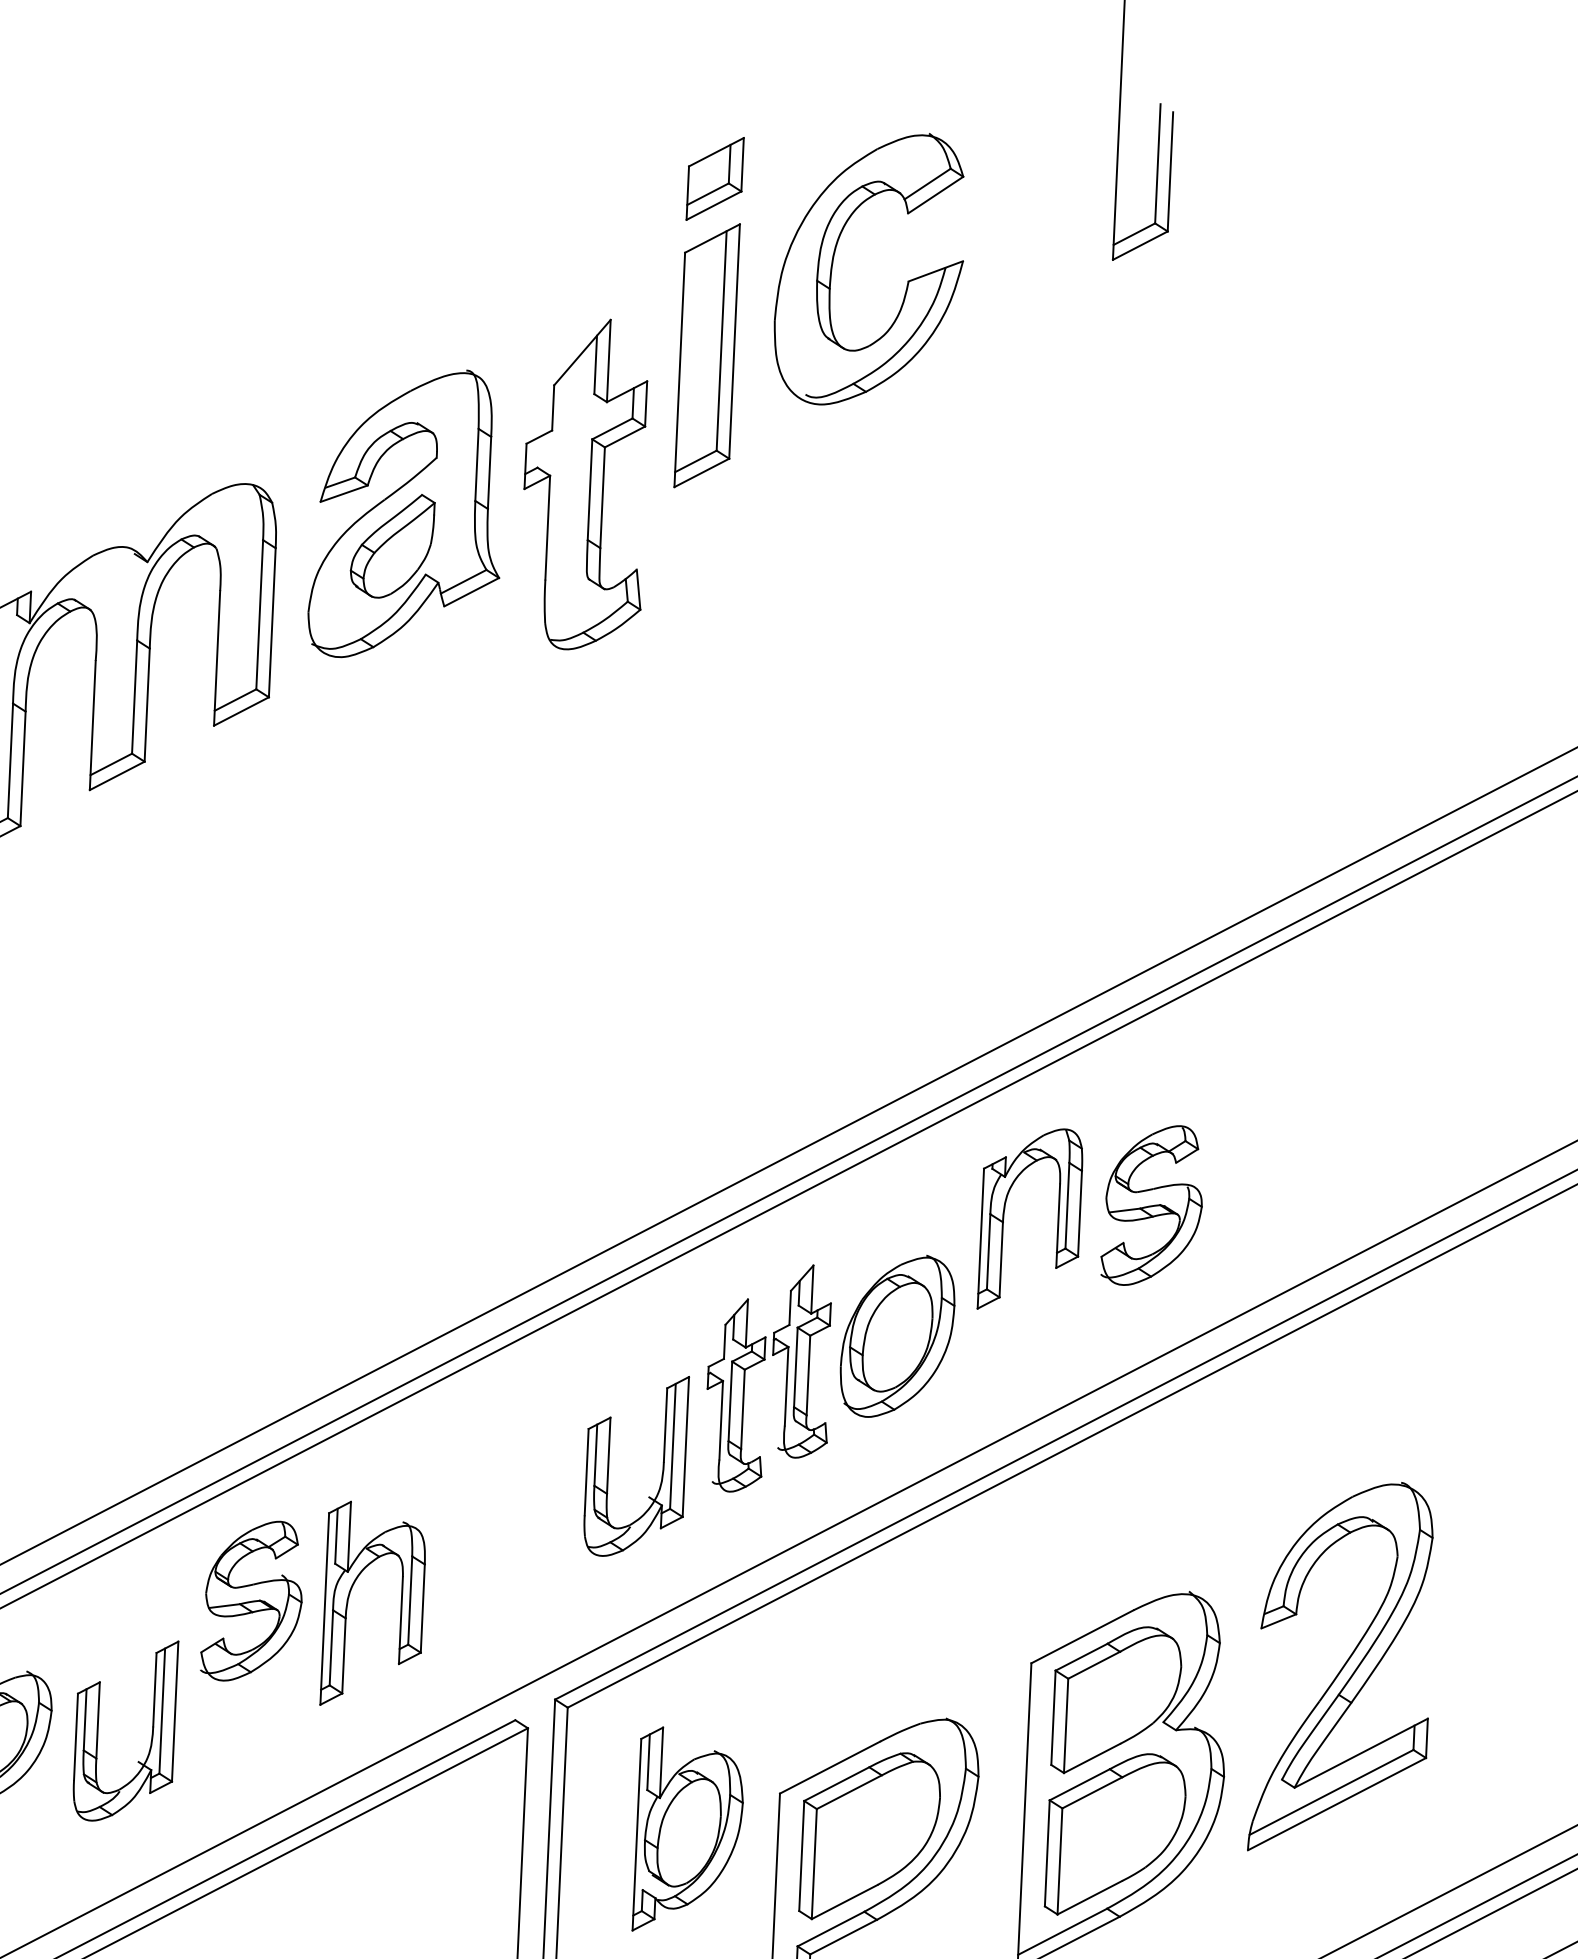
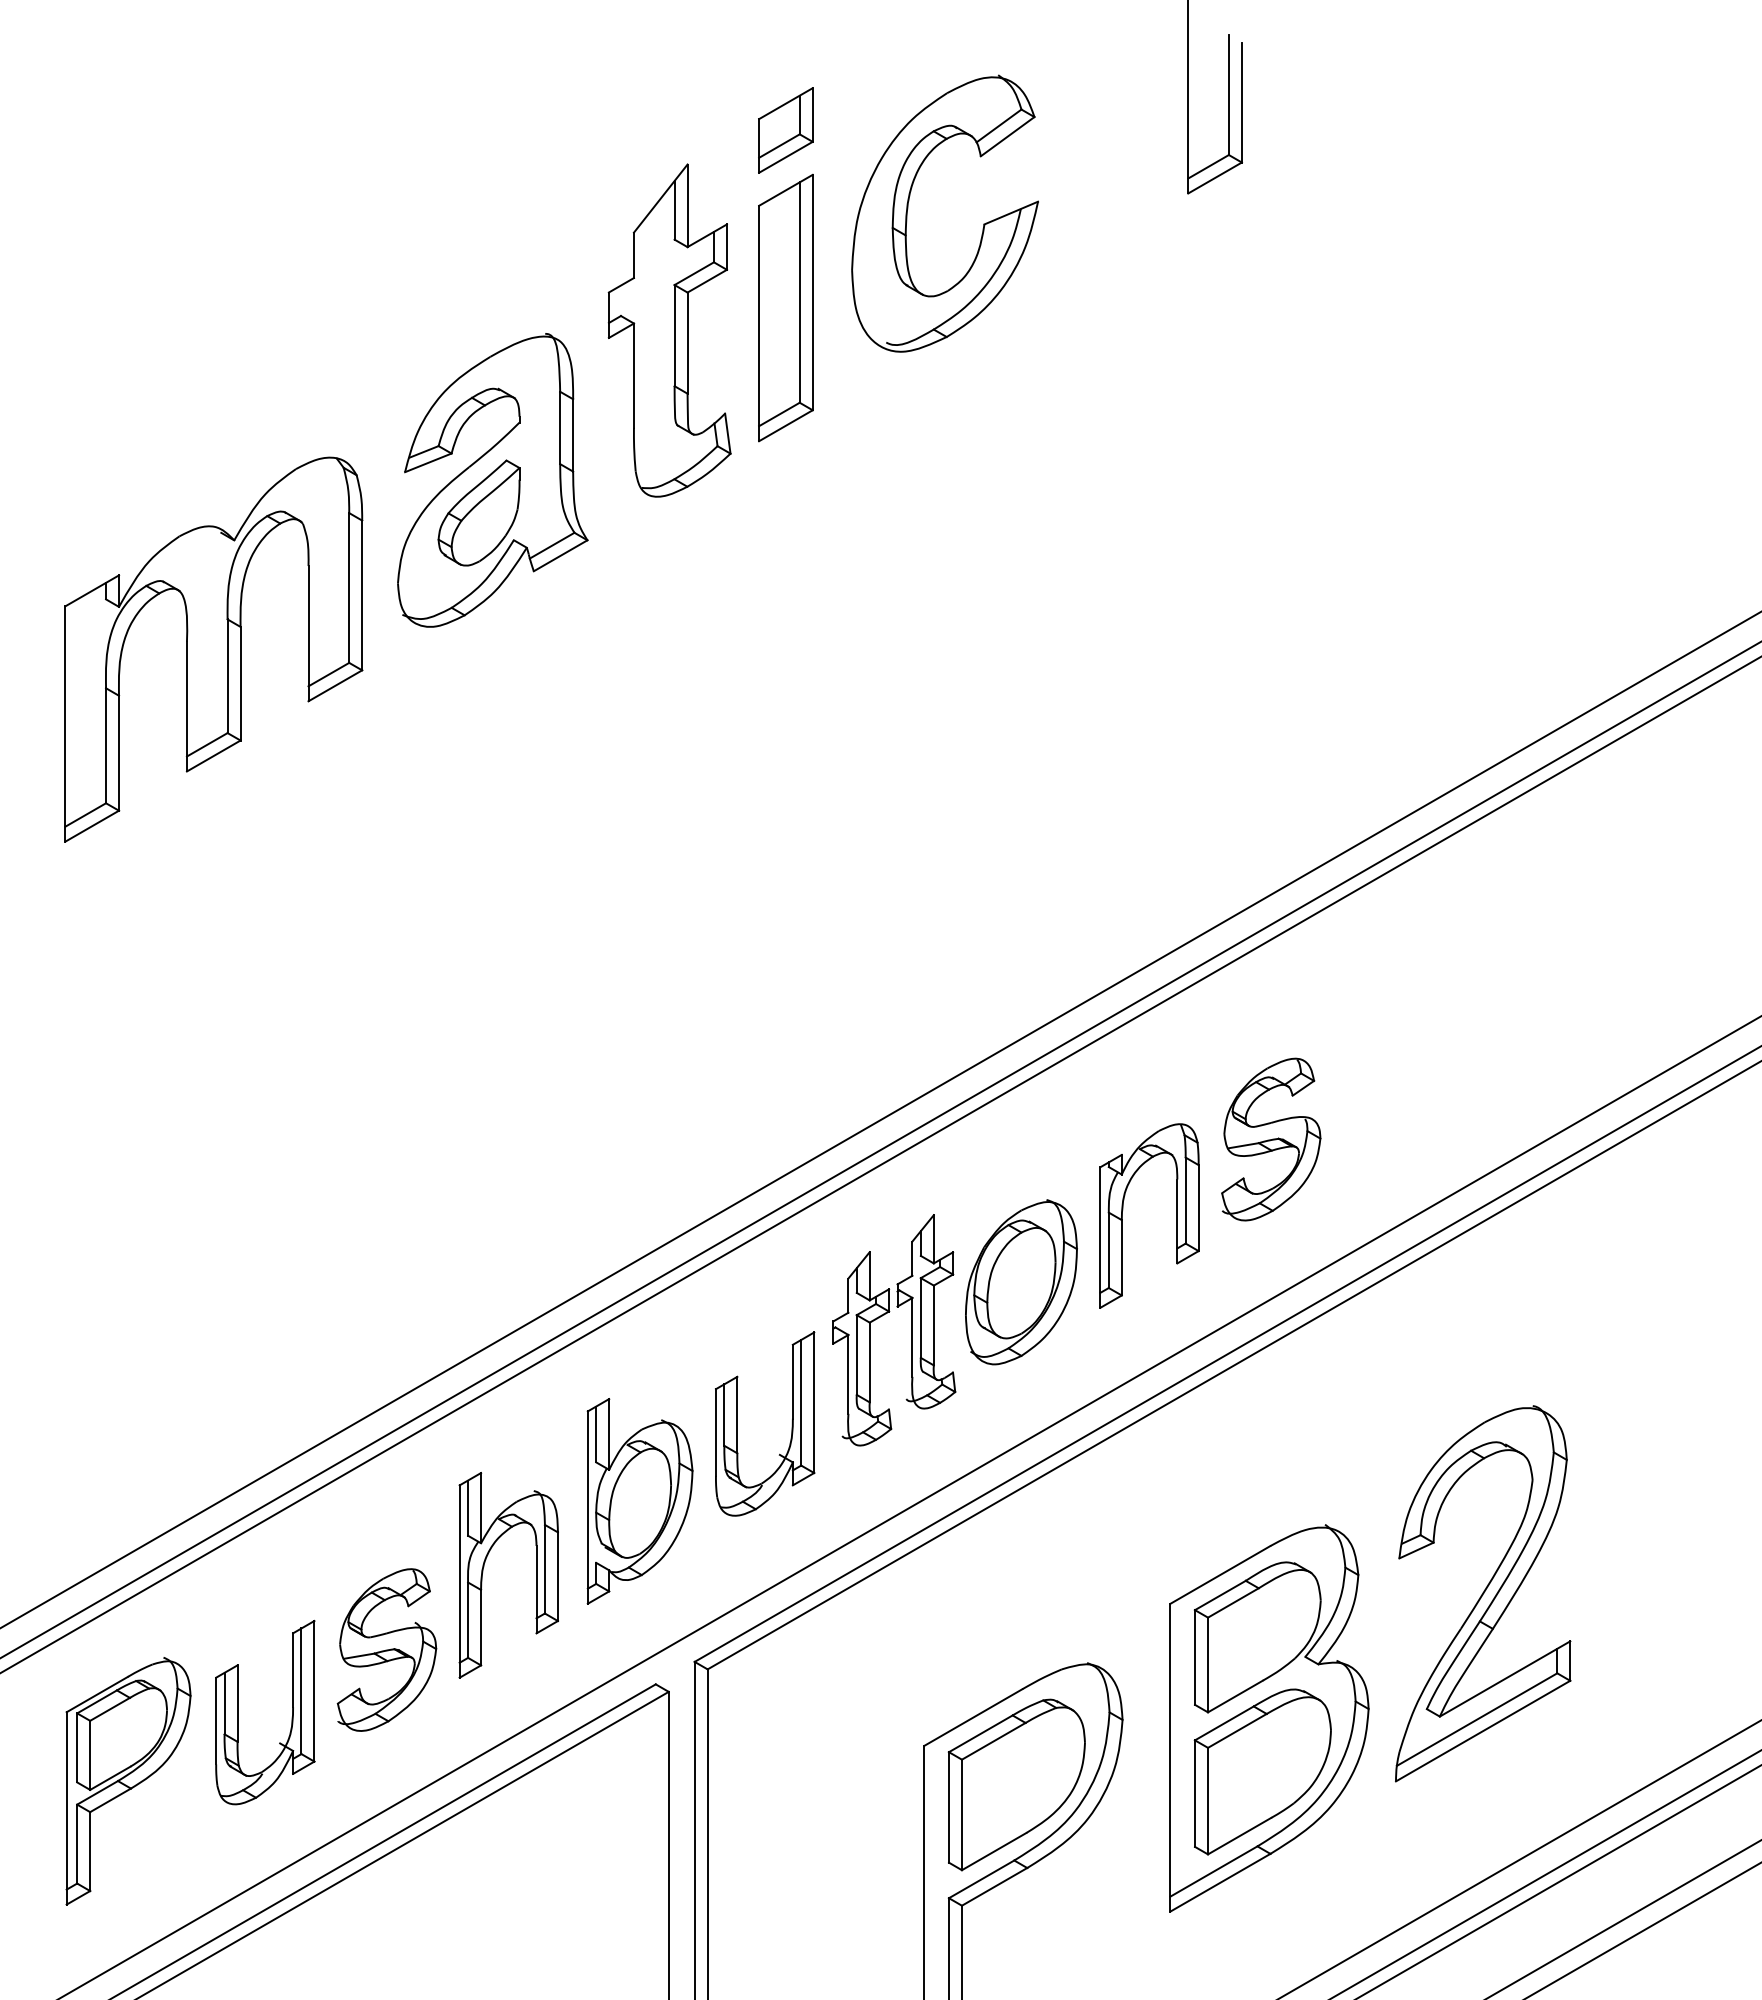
part: (585, 484) -> (669, 330), moved
part: (1005, 1212) -> (1123, 1210), moved
part: (252, 1600) -> (386, 1649), moved
part: (688, 1830) -> (639, 1501), moved

